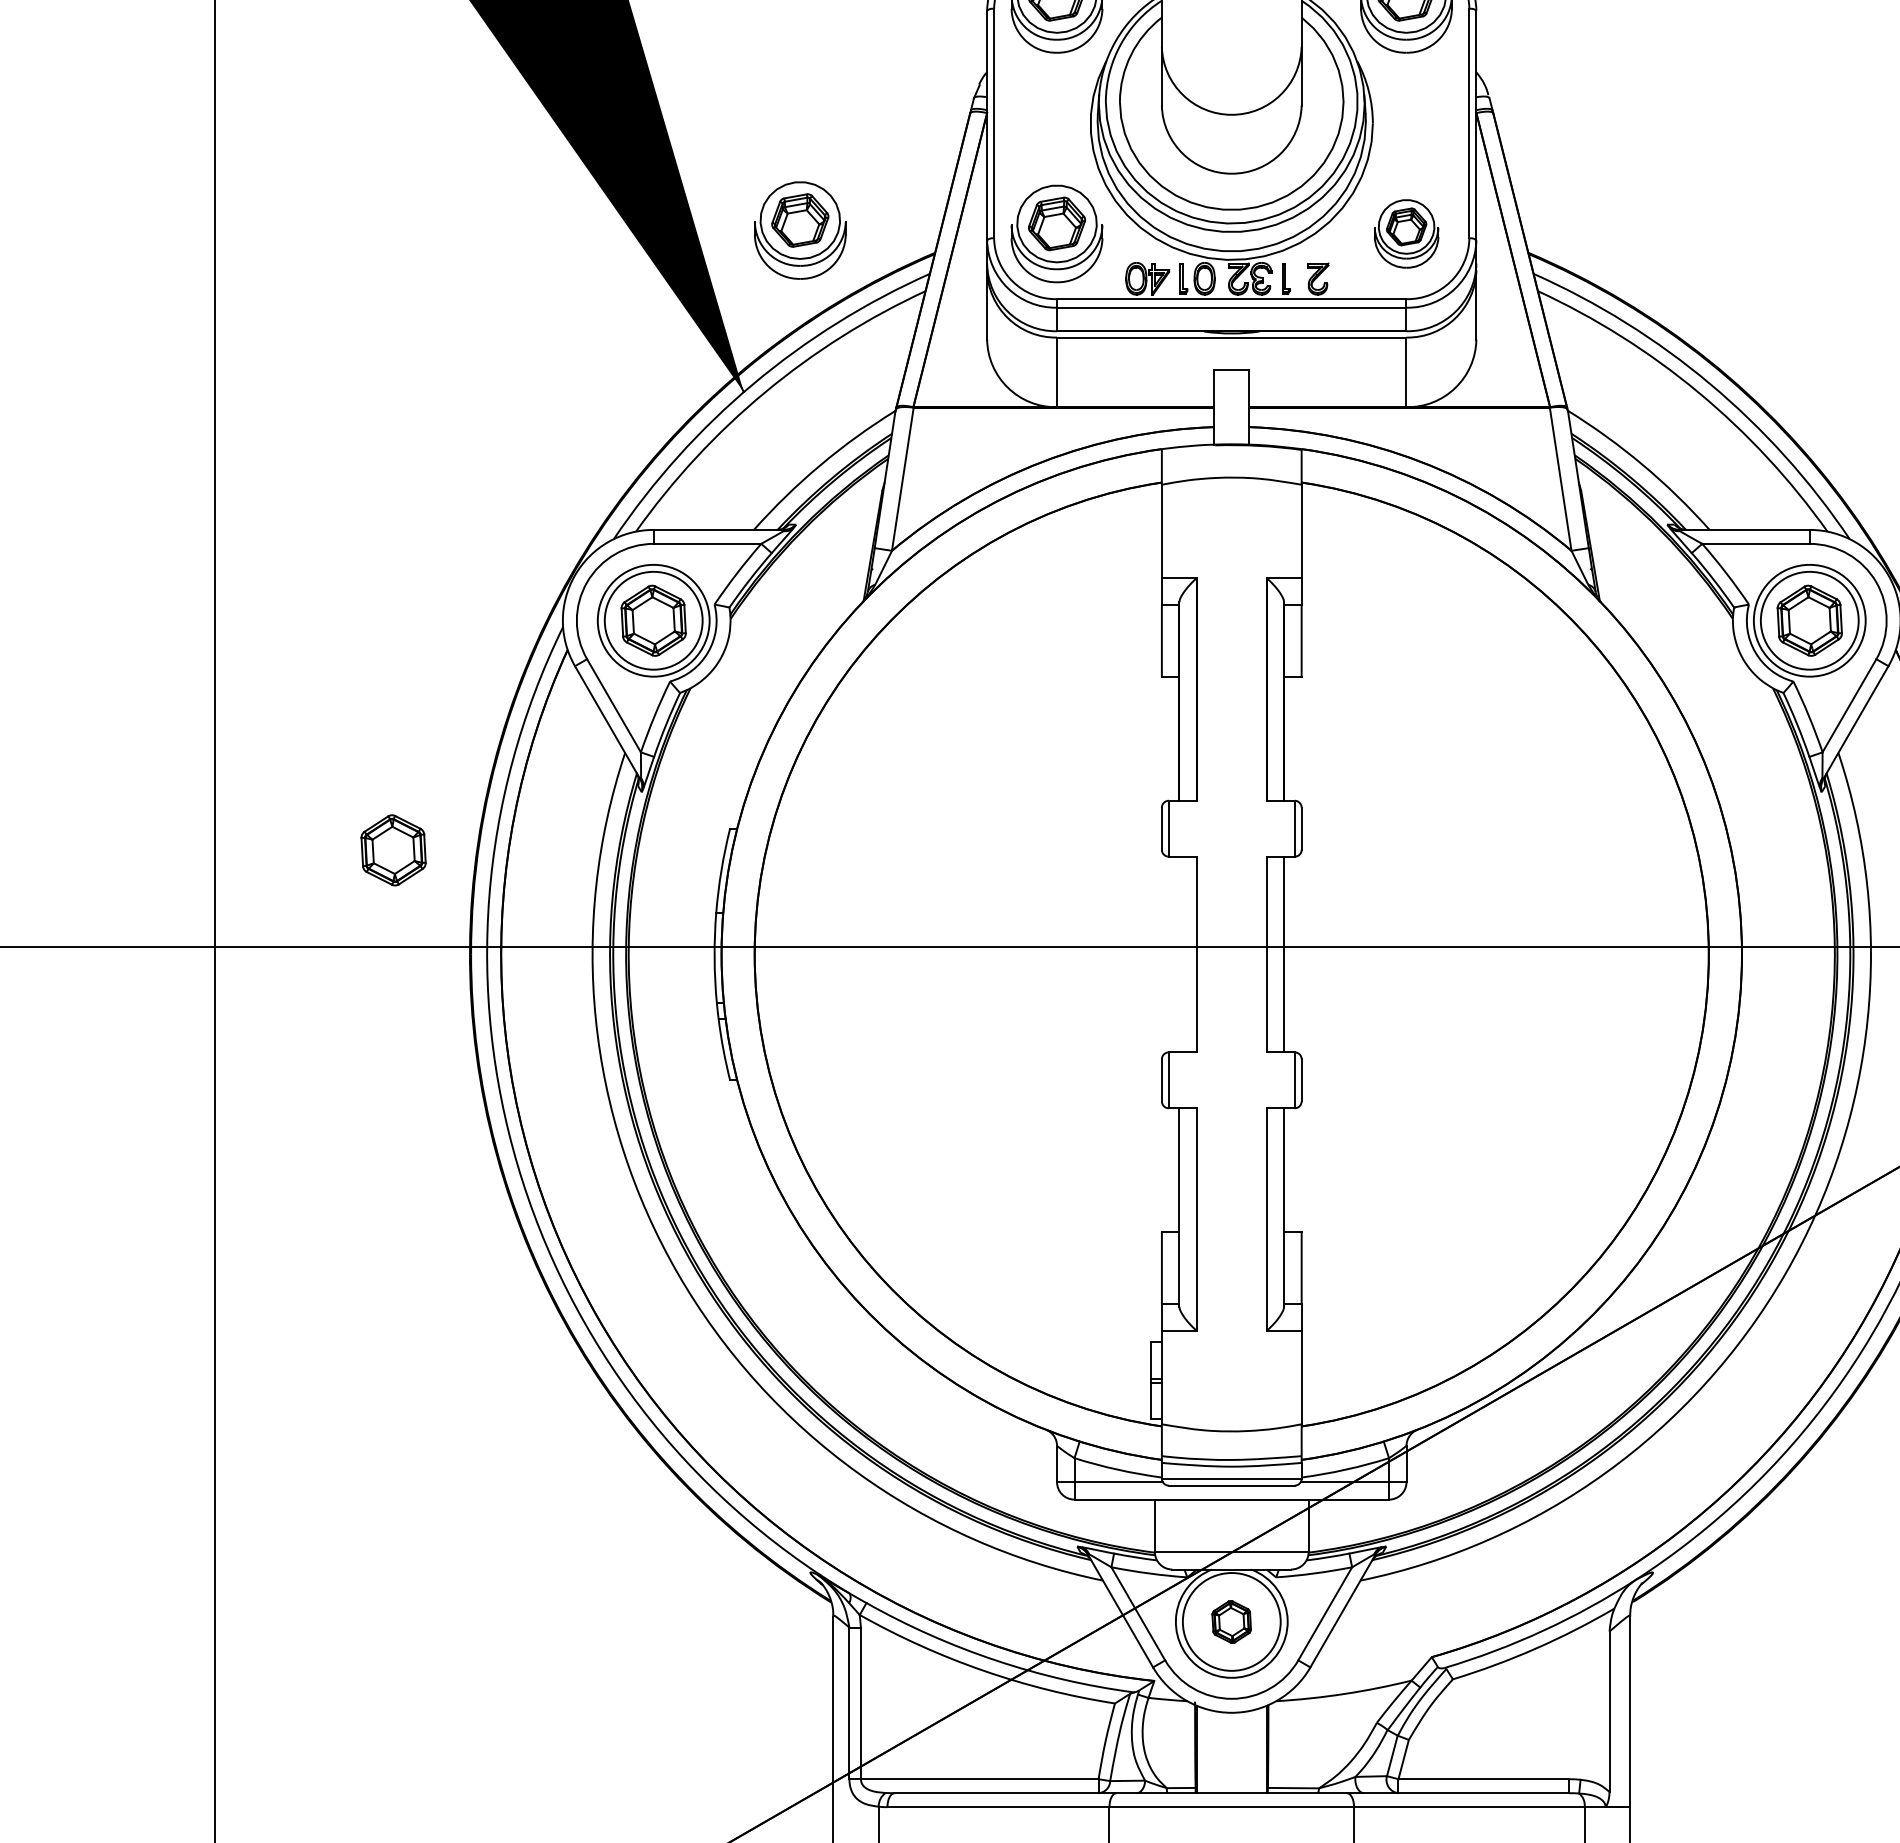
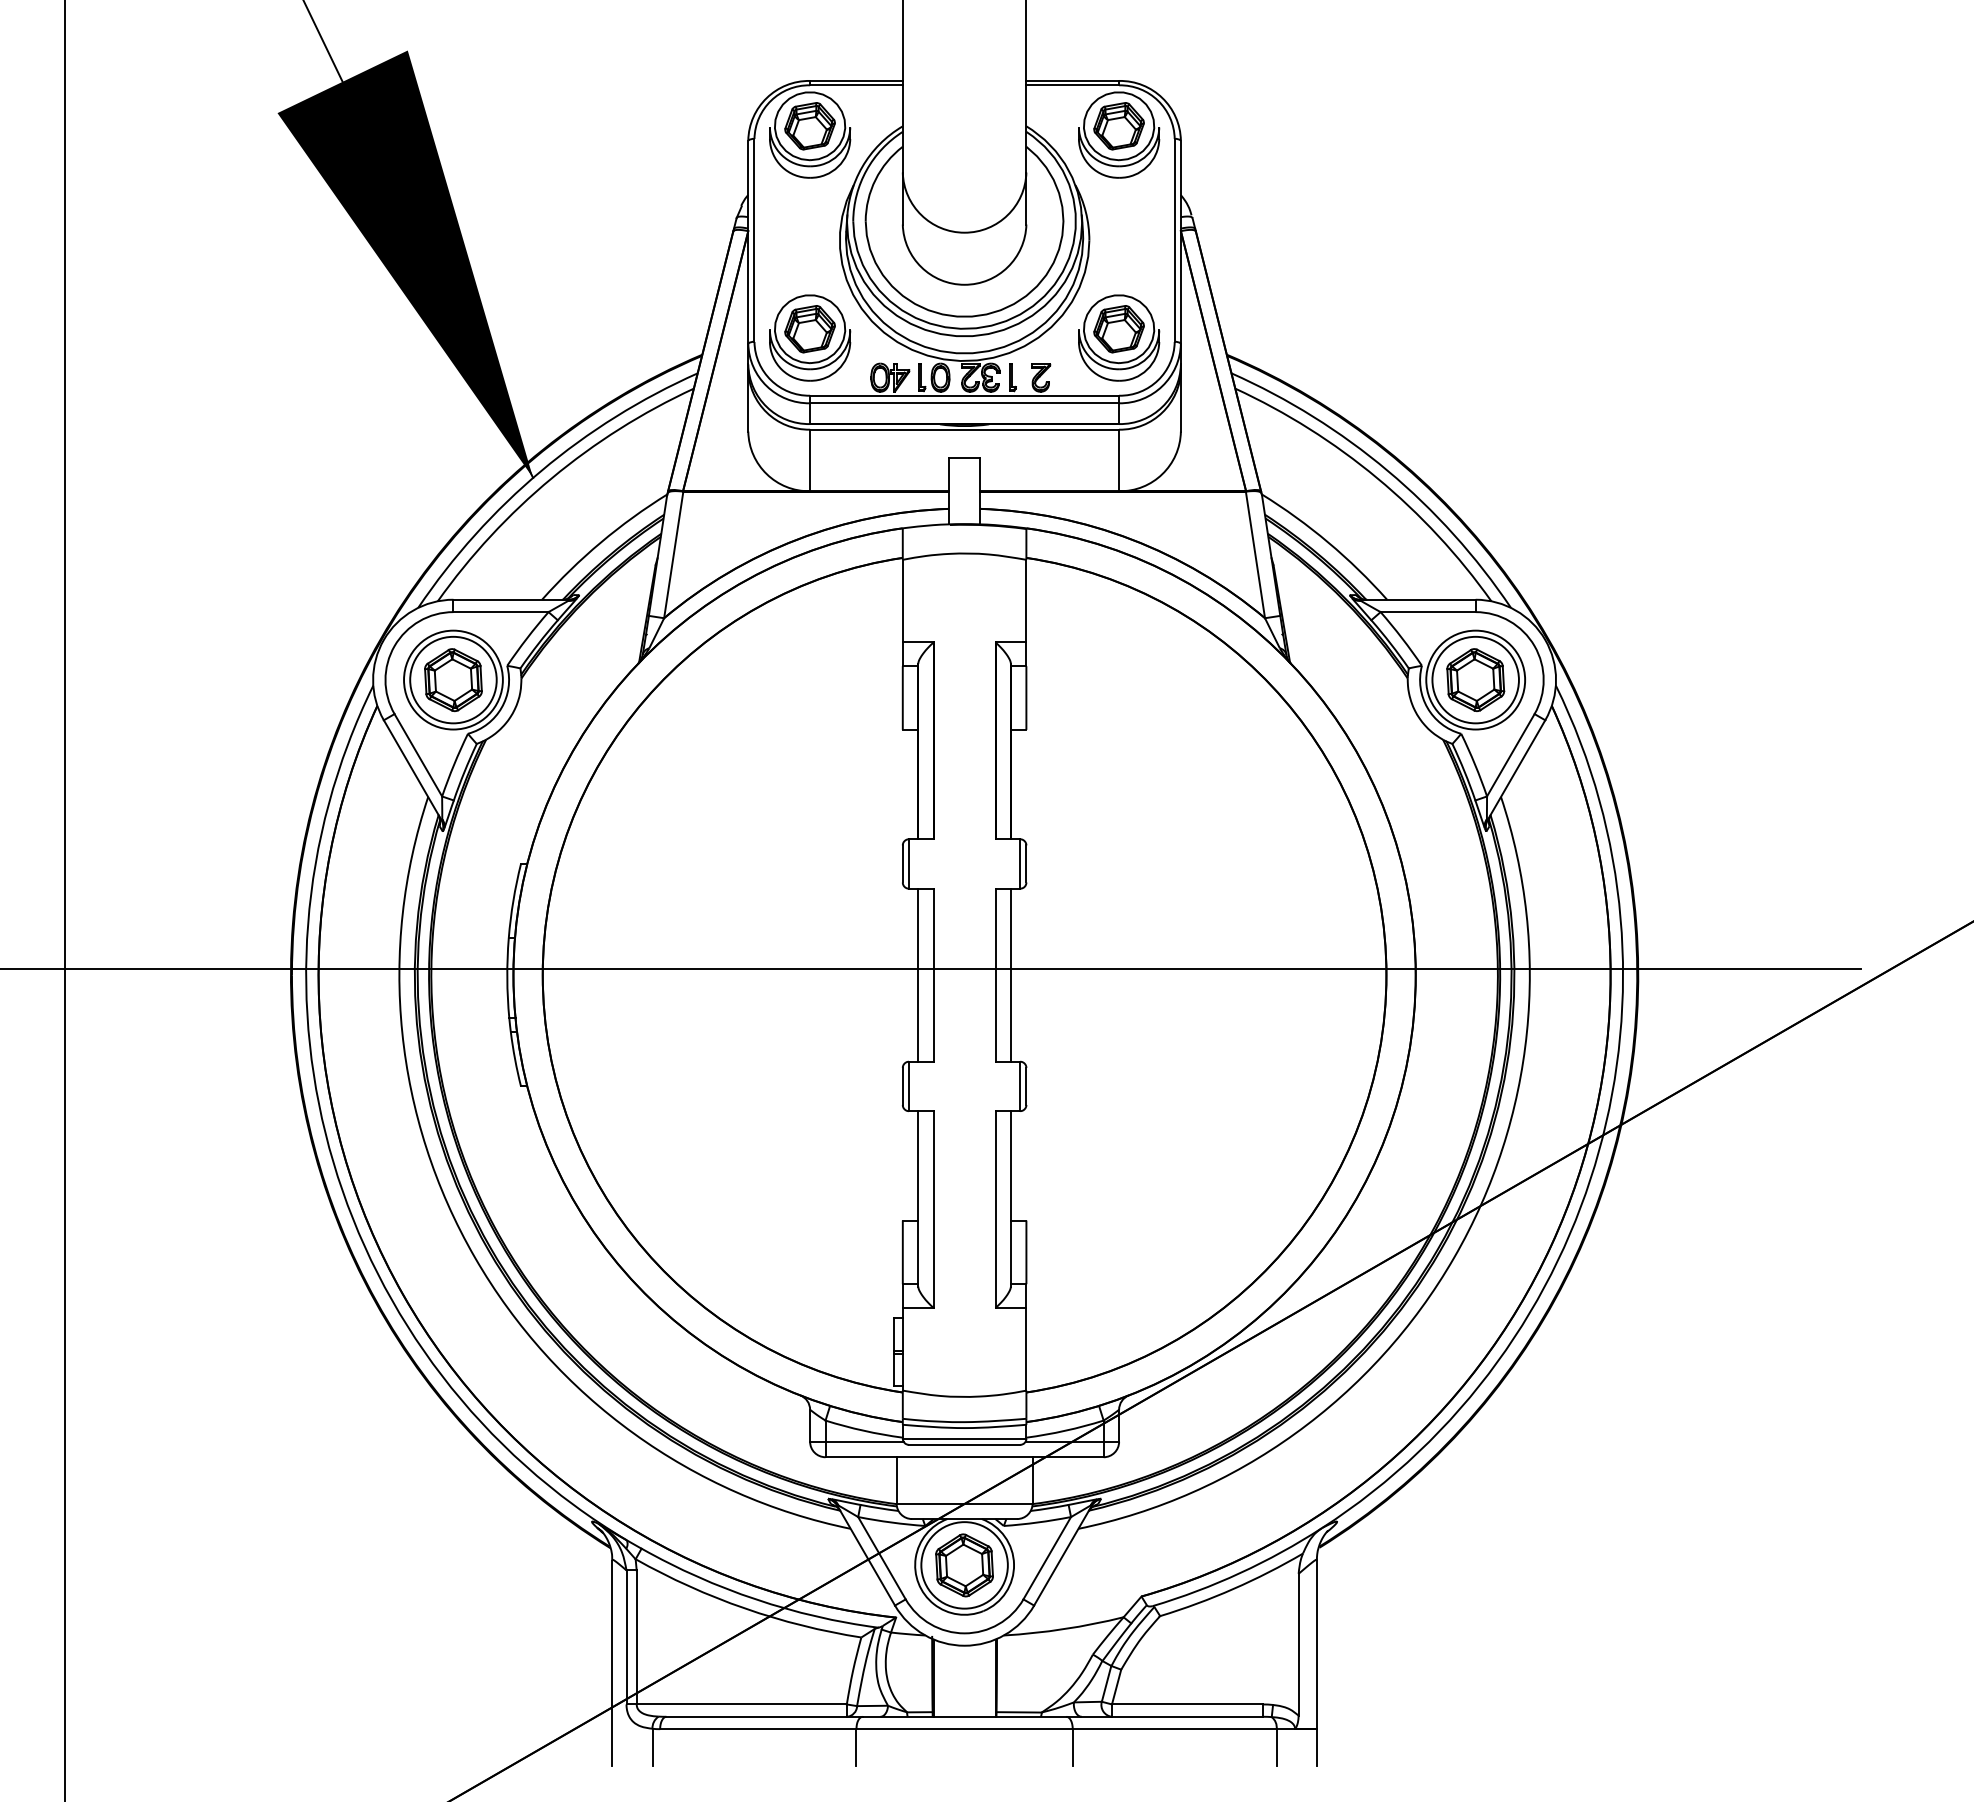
part: (800, 229) -> (583, 334), removed
part: (1406, 233) -> (1119, 337), size x1.43
part: (393, 850) -> (223, 883), removed
line: (1179, 953) -> (918, 974), added
part: (1231, 1622) -> (964, 1565), size x1.67

